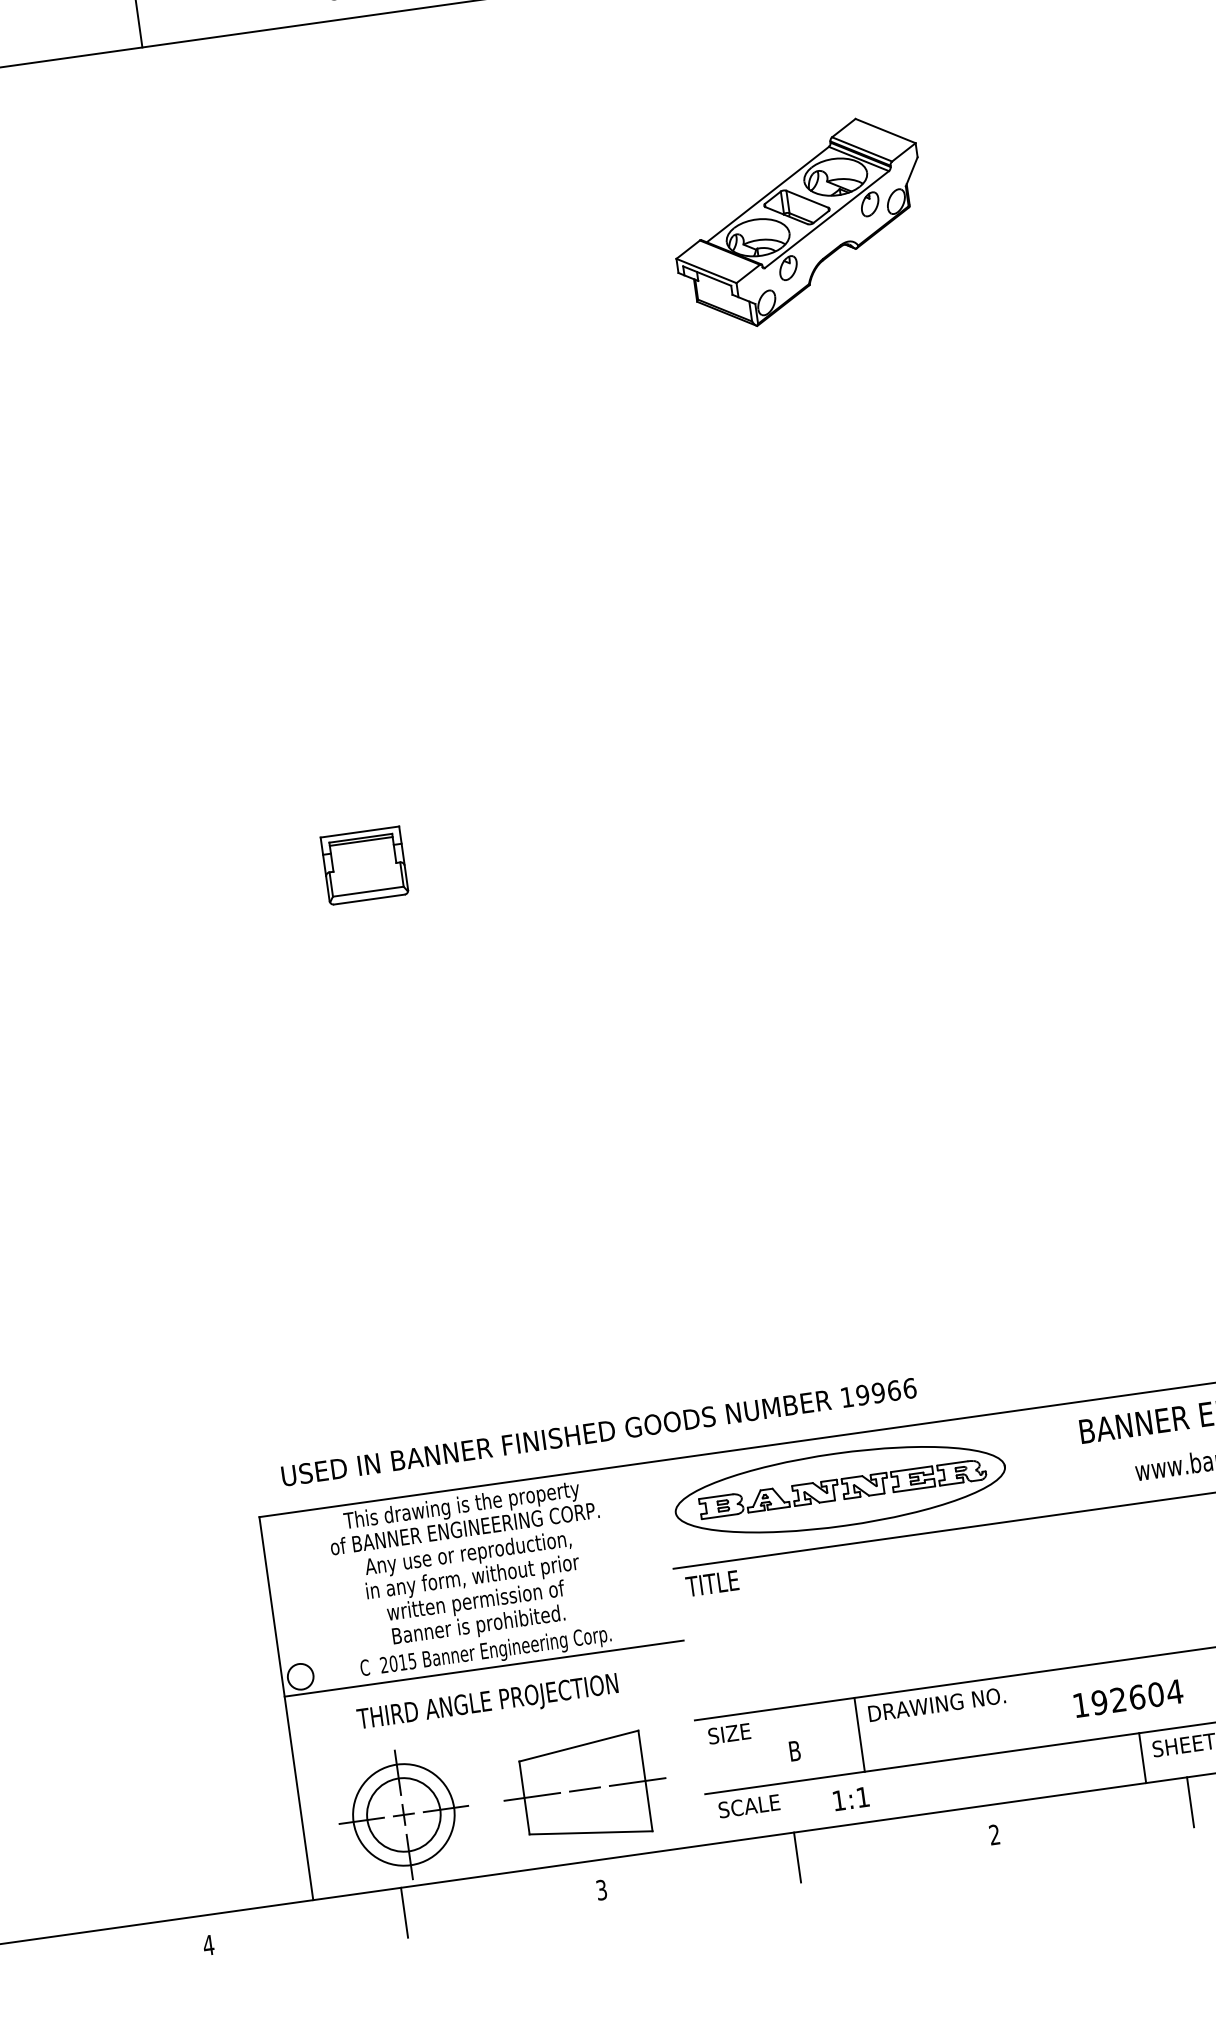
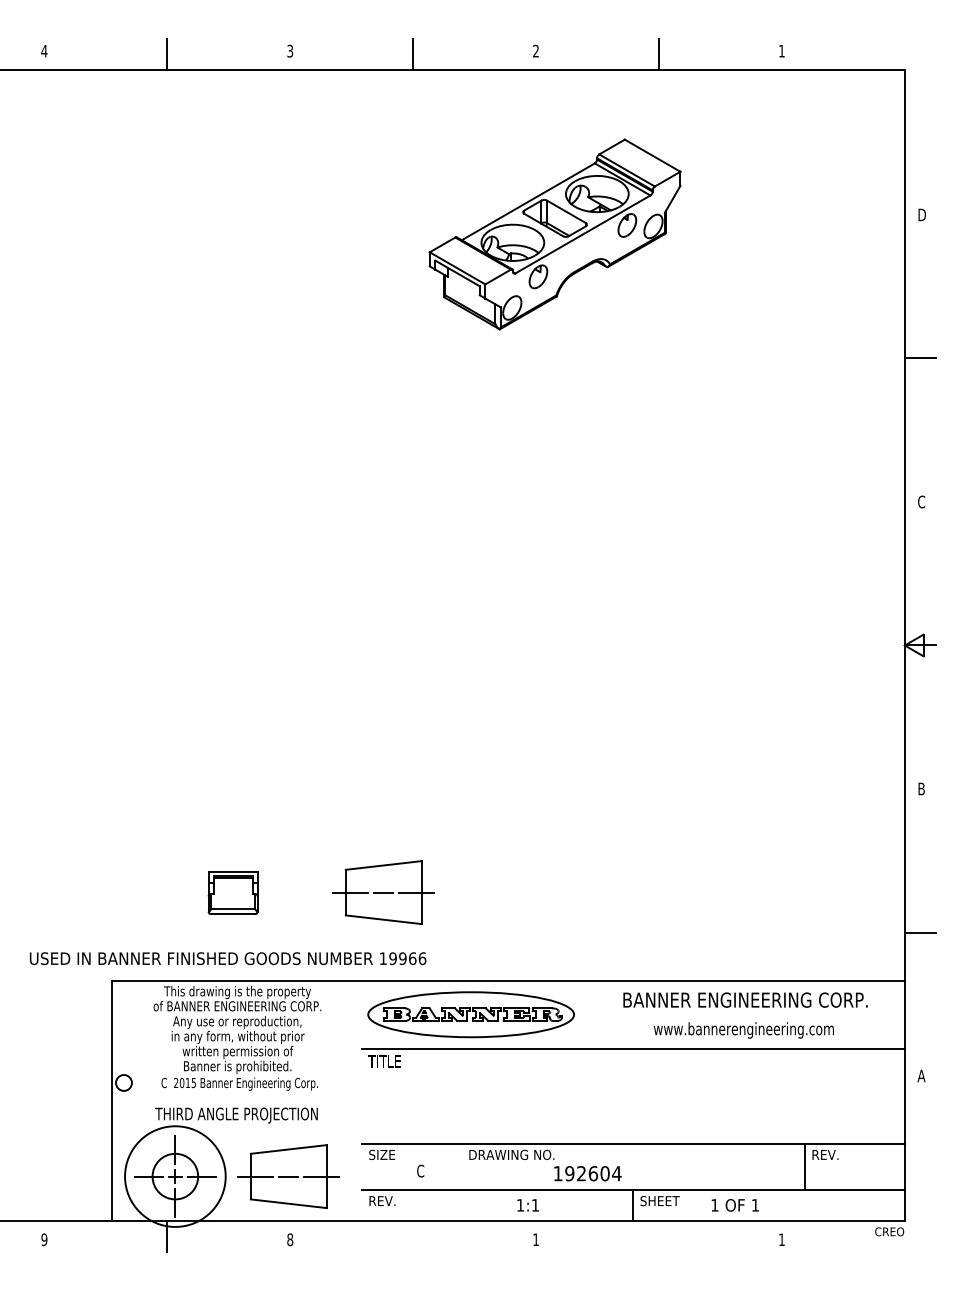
part: (798, 223) -> (554, 234), size x1.6
part: (363, 865) -> (232, 892), moved
part: (672, 1313) -> (383, 892), added
text: (599, 1431) -> (228, 958), moved
line: (484, 1668) -> (237, 1093), removed
text: (1127, 1698) -> (587, 1173), moved
line: (859, 1734) -> (461, 1166), removed
text: (794, 1750) -> (420, 1170), B -> C
text: (850, 1799) -> (527, 1205), moved
line: (1191, 1801) -> (659, 1236), removed
text: (748, 1807) -> (387, 1201), SCALE -> REV.
circle: (402, 1814) -> (174, 1176), size x1.6
text: (993, 1834) -> (535, 1239), 2 -> 1
line: (798, 1857) -> (413, 1236), removed
text: (602, 1889) -> (290, 1239), 3 -> 8
text: (208, 1944) -> (44, 1239), 4 -> 9

